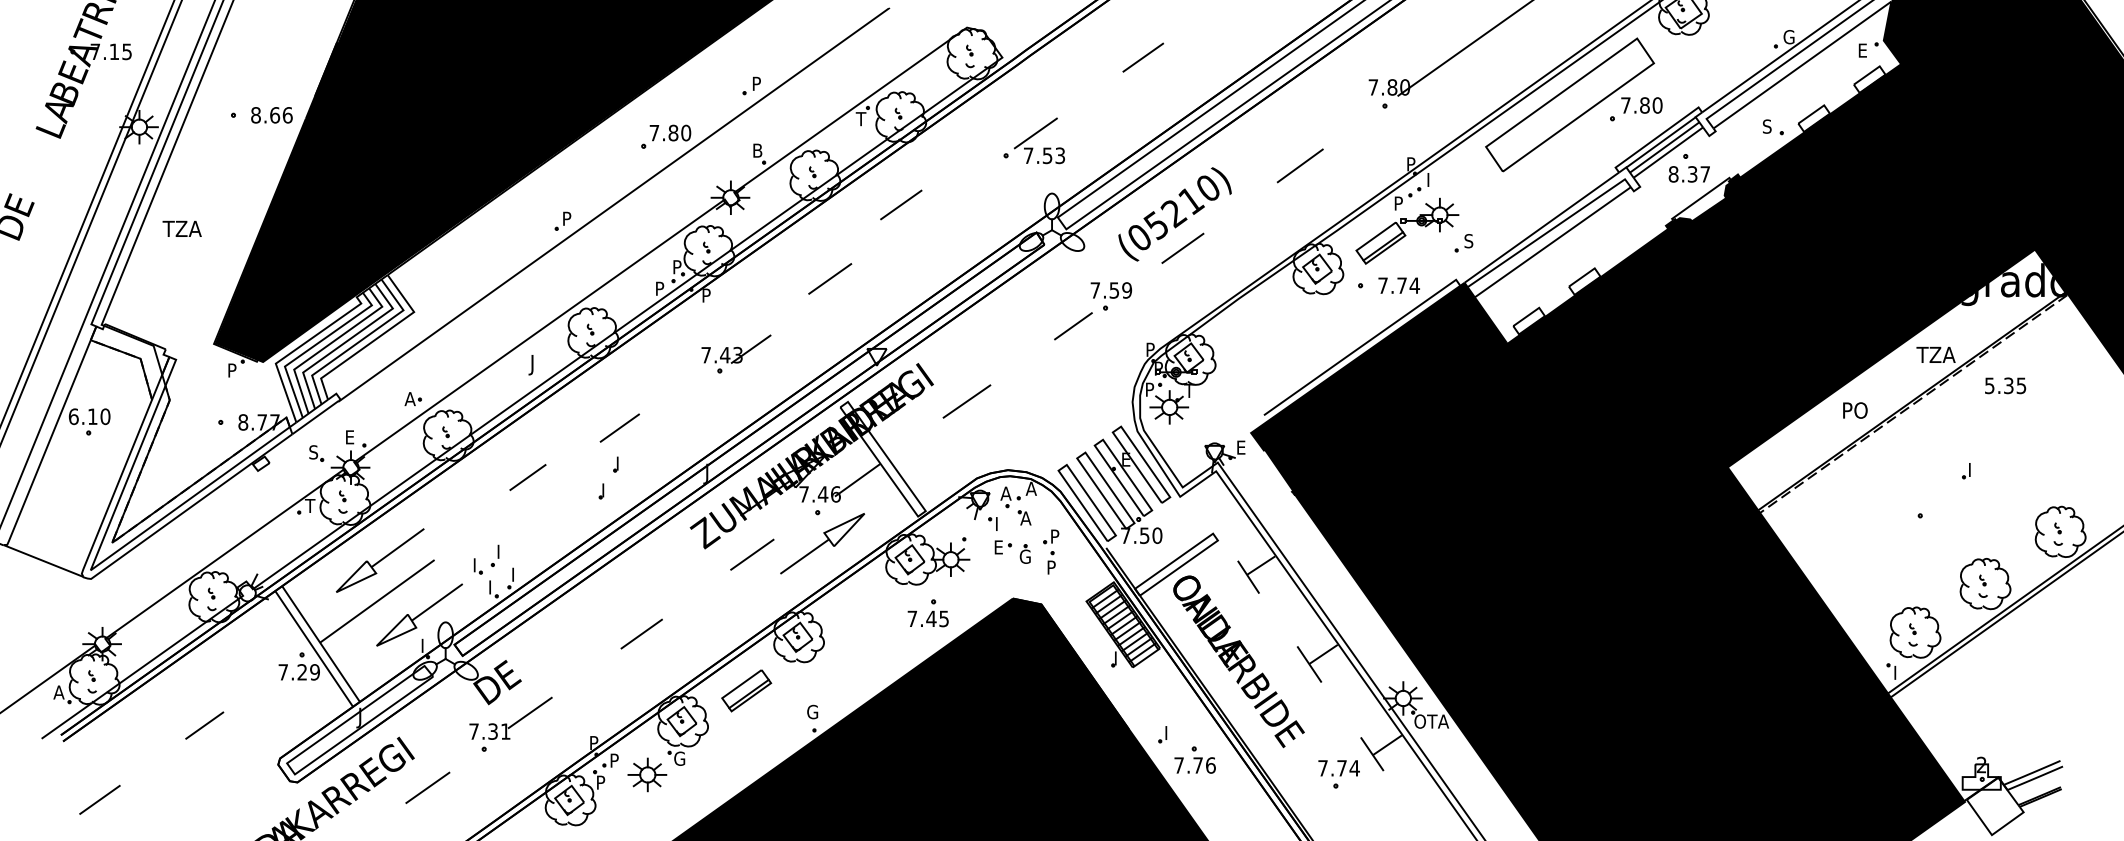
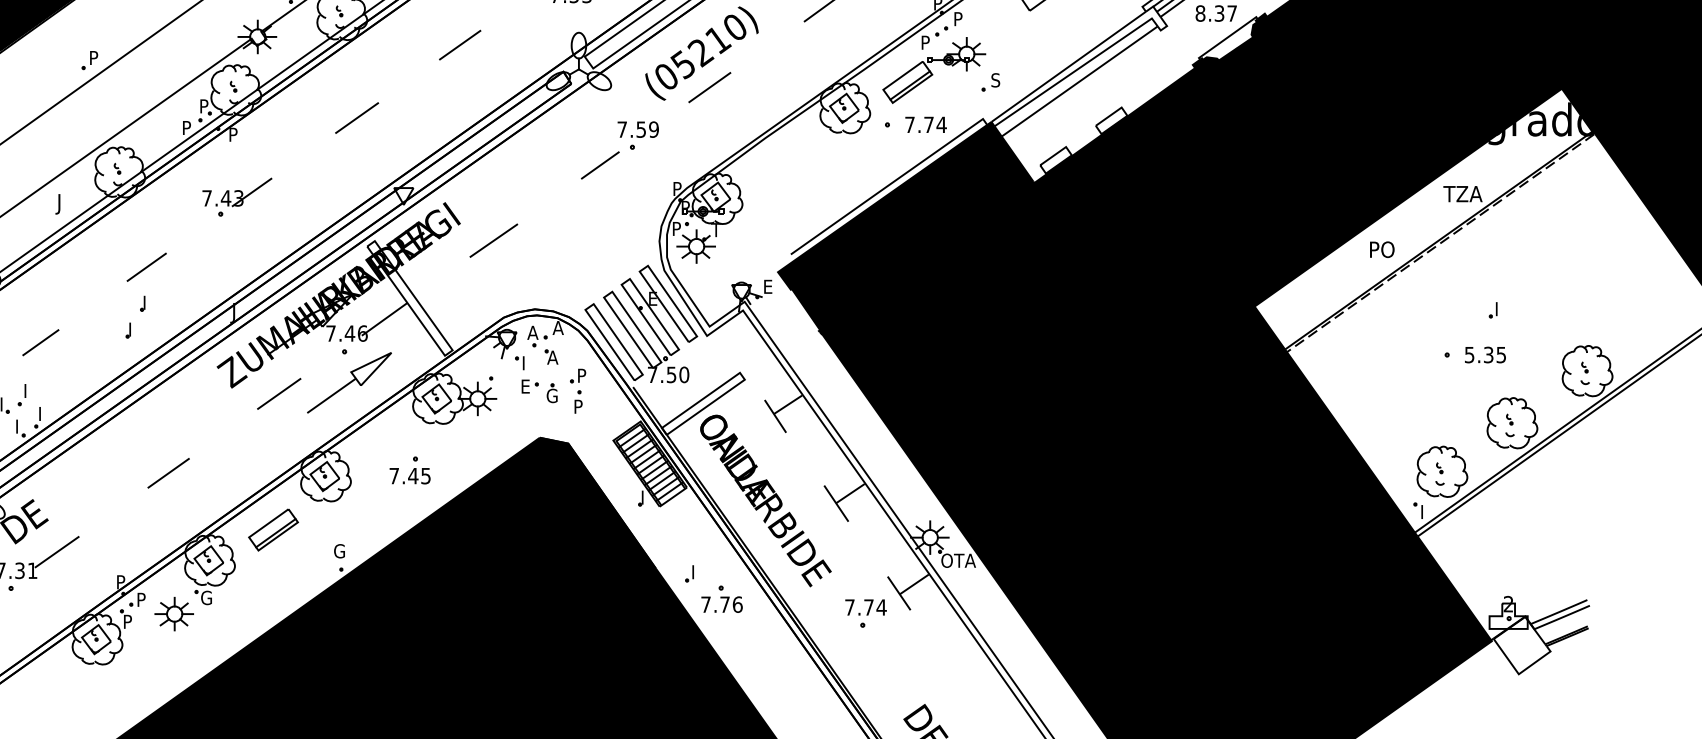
text: (1432, 177) -> (959, 16), I -> P
line: (901, 204) -> (460, 44), moved
part: (736, 353) -> (237, 196), moved
text: (2005, 385) -> (1485, 354), moved
line: (527, 477) -> (40, 342), moved
part: (927, 613) -> (409, 470), moved

